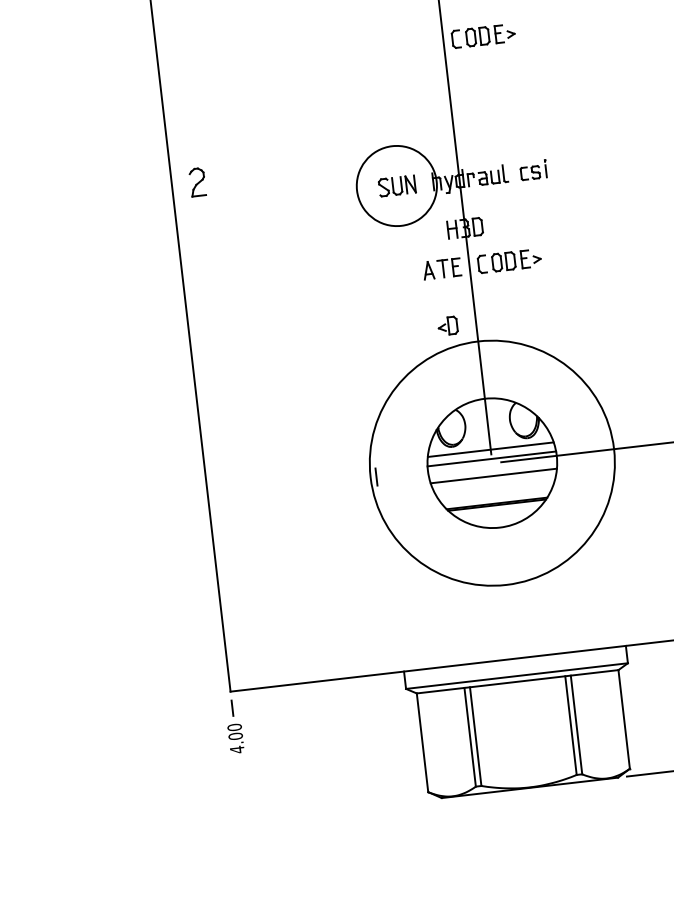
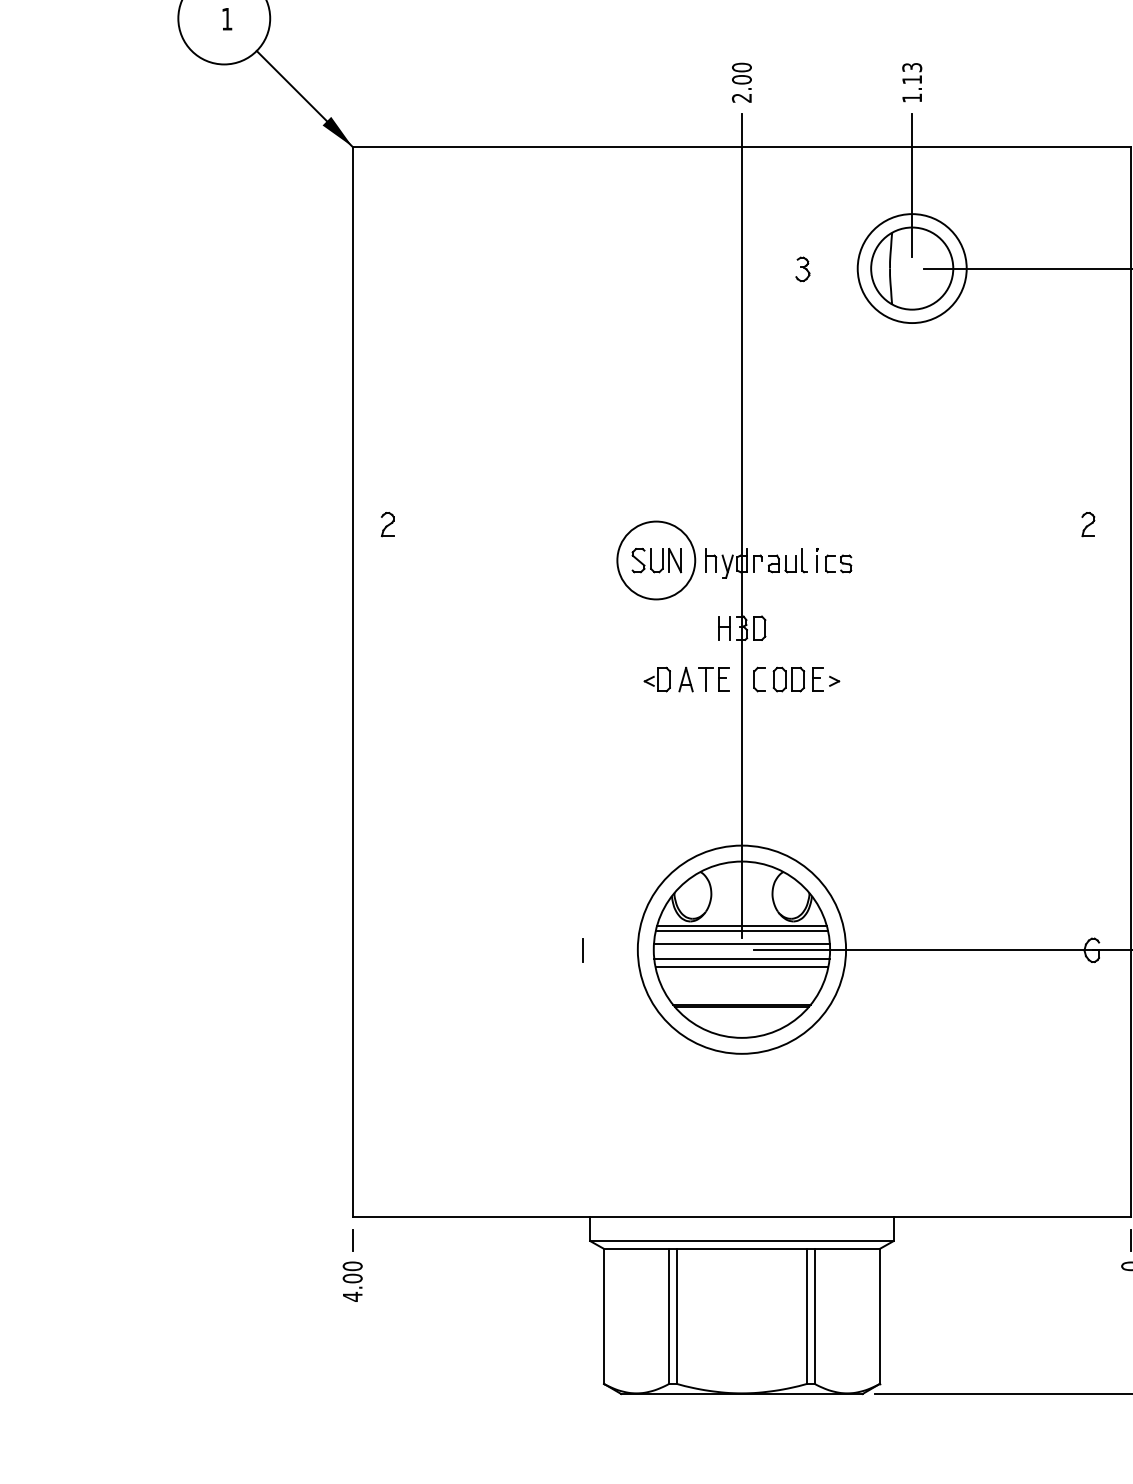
part: (483, 36) -> (796, 371), removed
line: (546, 168) -> (817, 560), moved
part: (197, 182) -> (387, 524), size x0.62
circle: (397, 186) -> (656, 560), size x0.71
part: (447, 326) -> (656, 679), moved
line: (489, 445) -> (741, 925), added
circle: (492, 463) -> (741, 949), size x0.62
line: (492, 469) -> (741, 958), added

